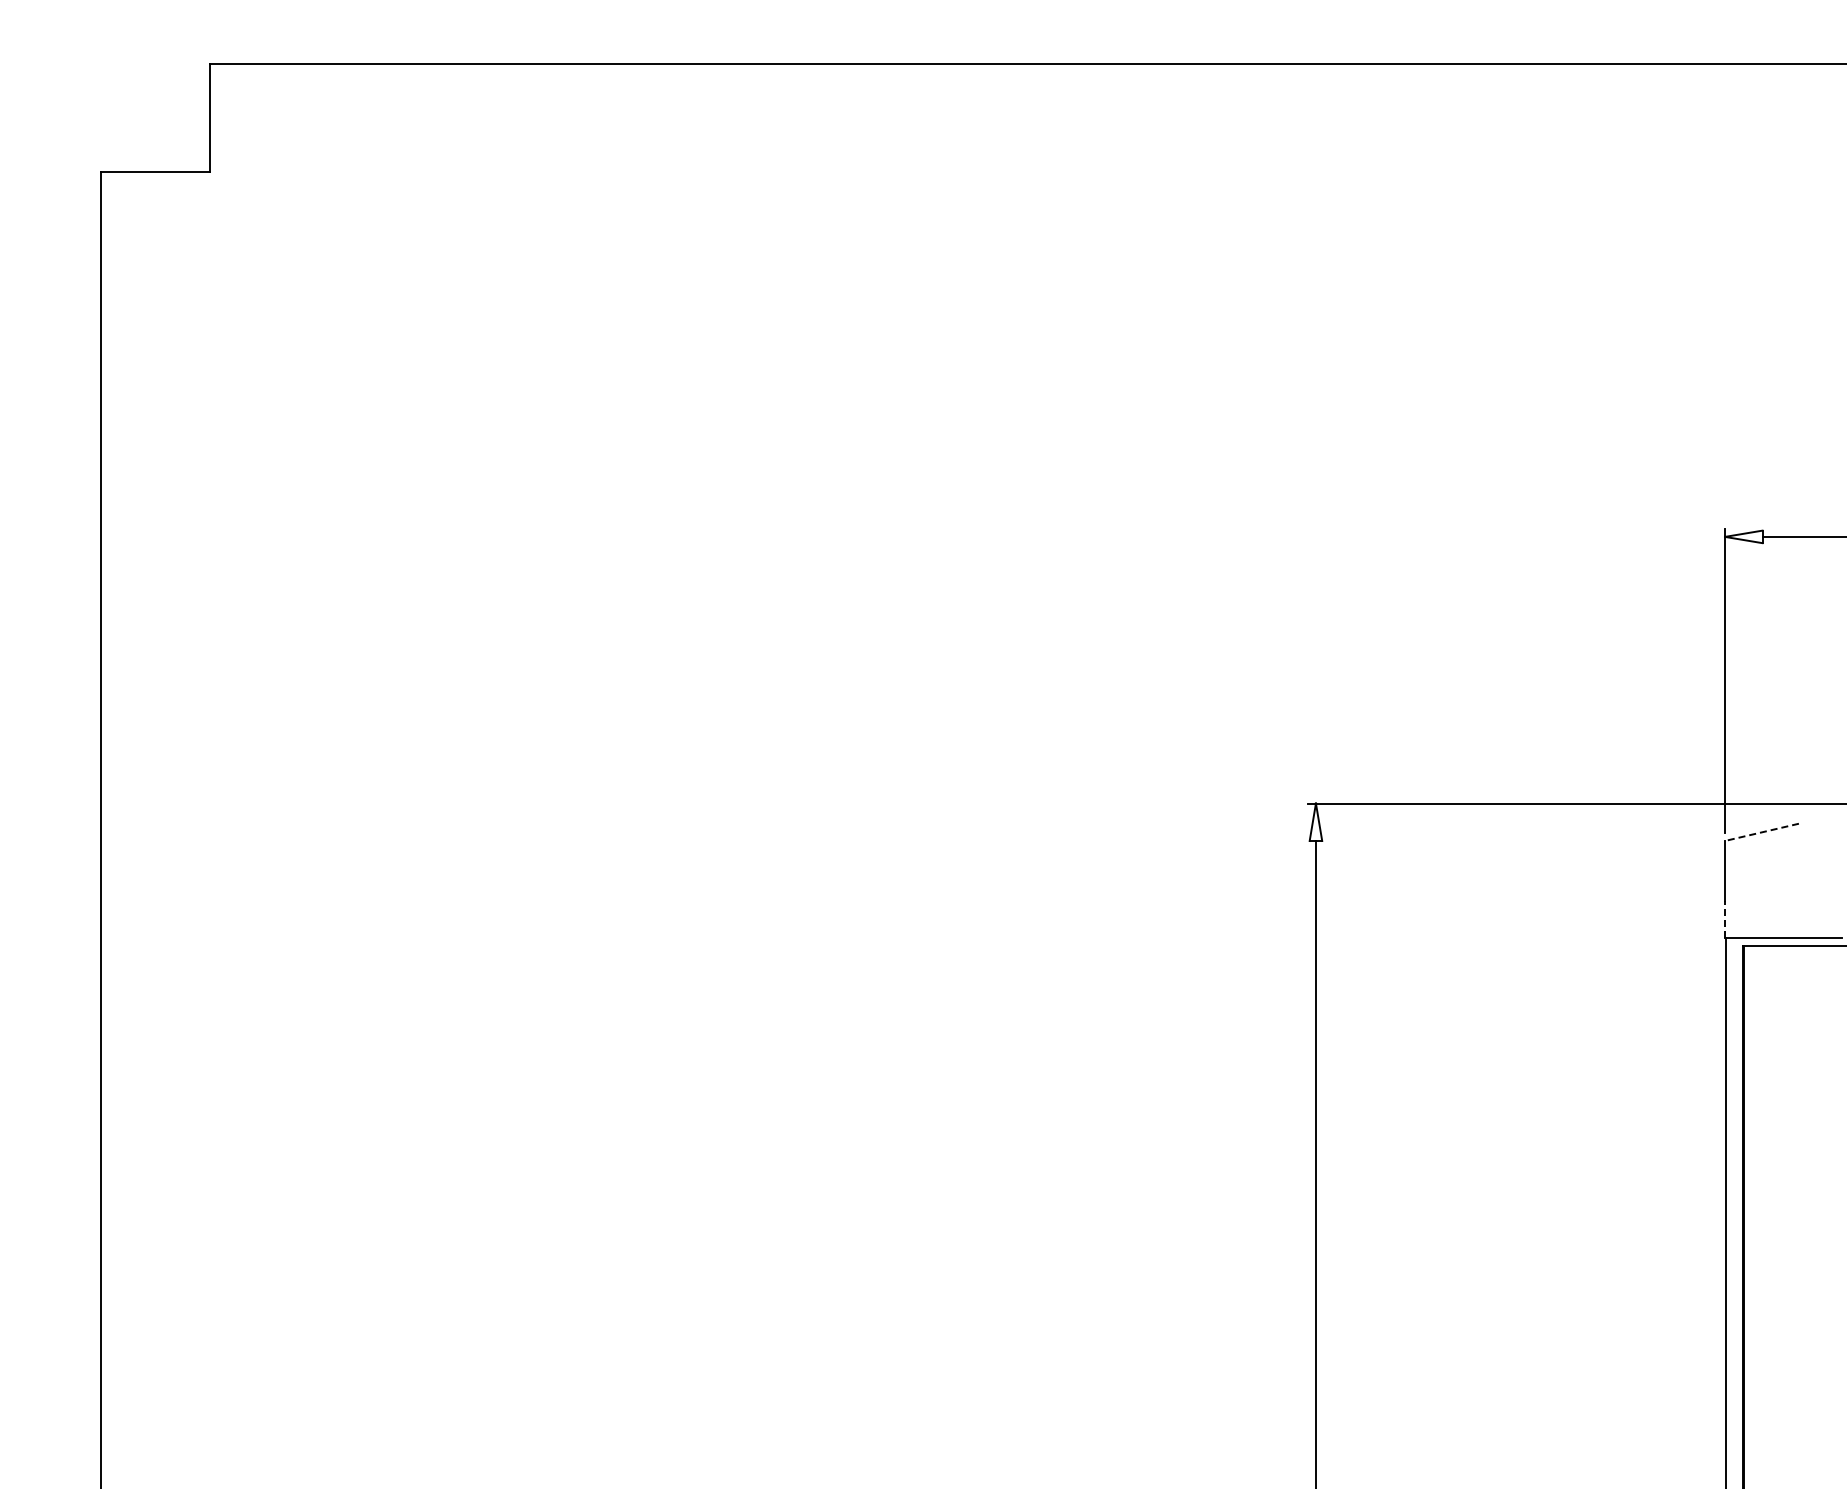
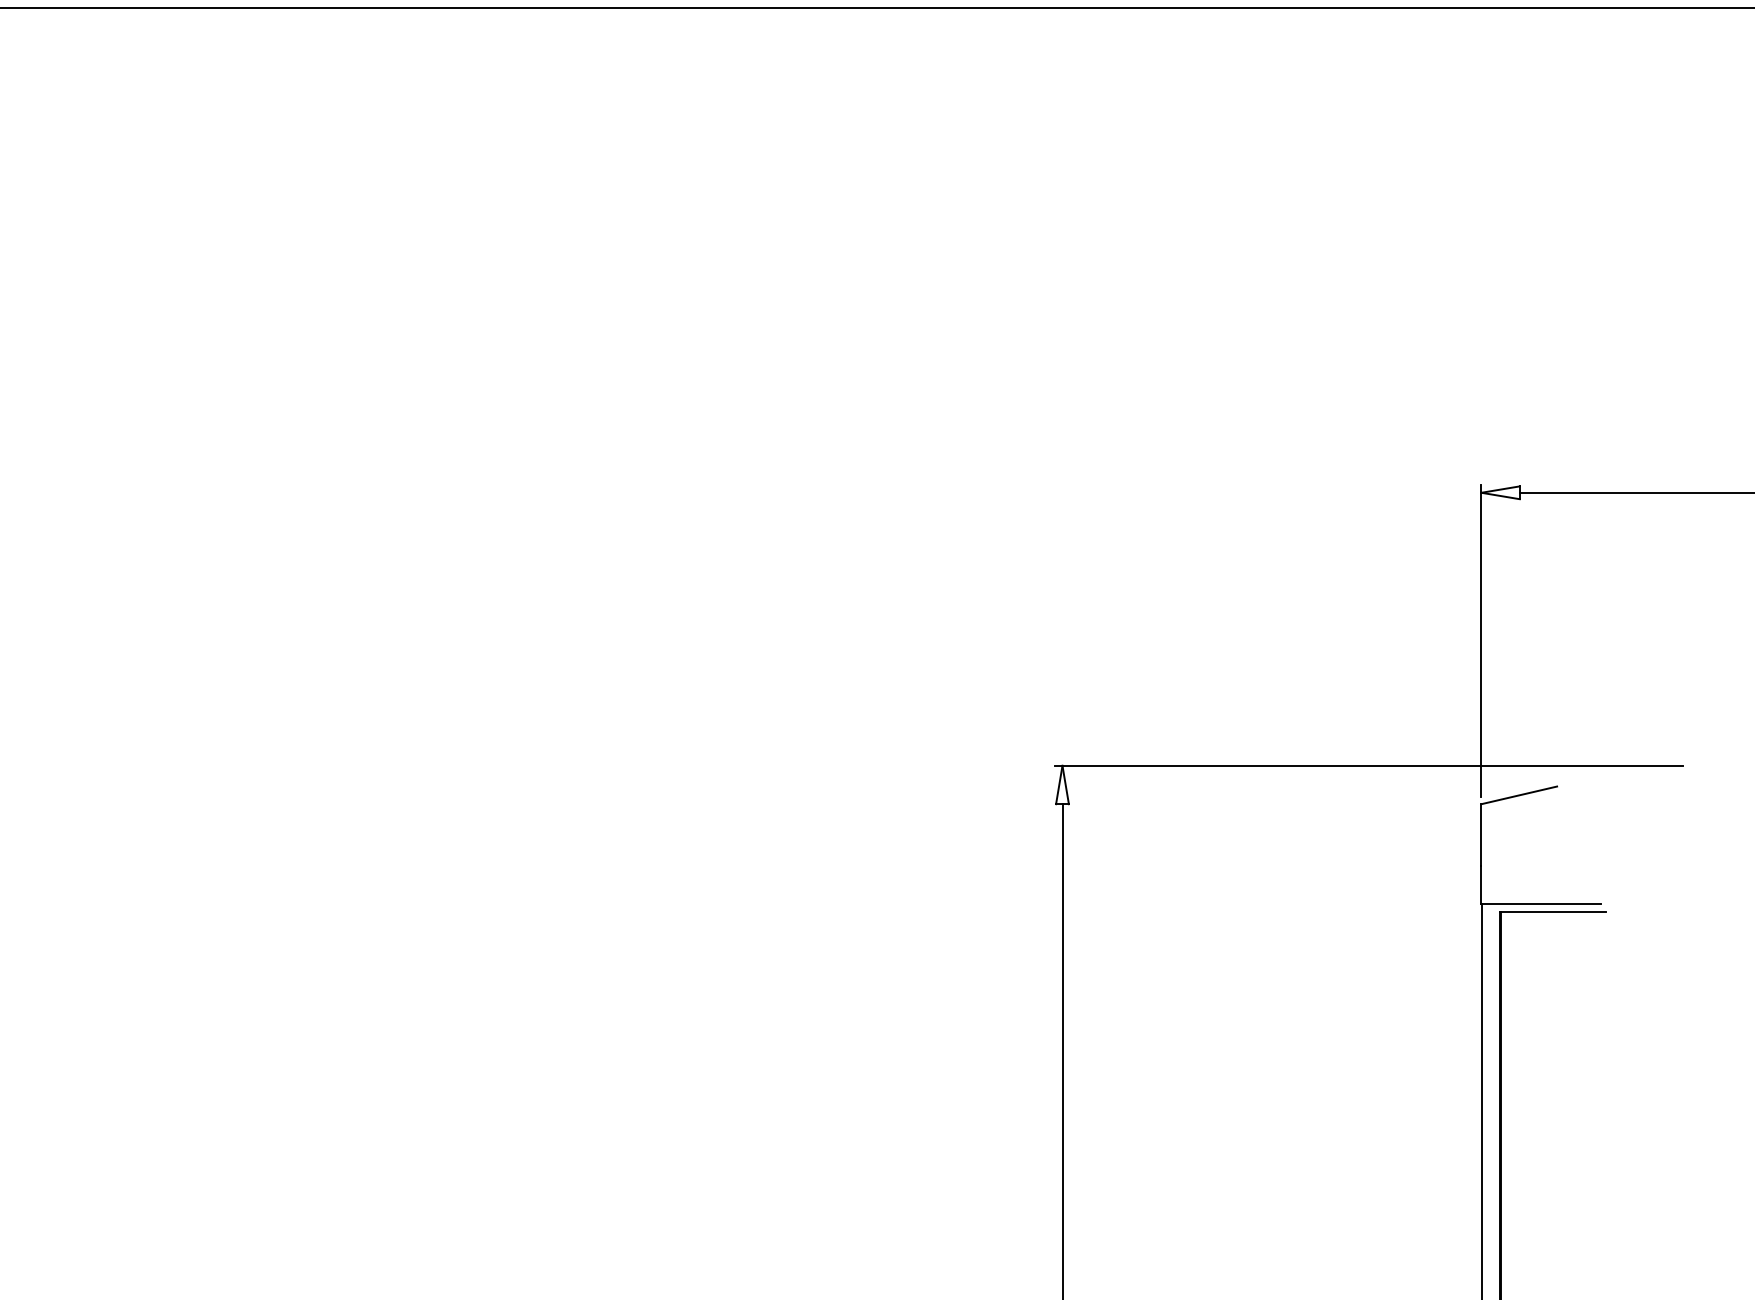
line: (1761, 832) -> (1518, 795), dashed -> solid
line: (1725, 919) -> (1481, 884), dashed -> solid

